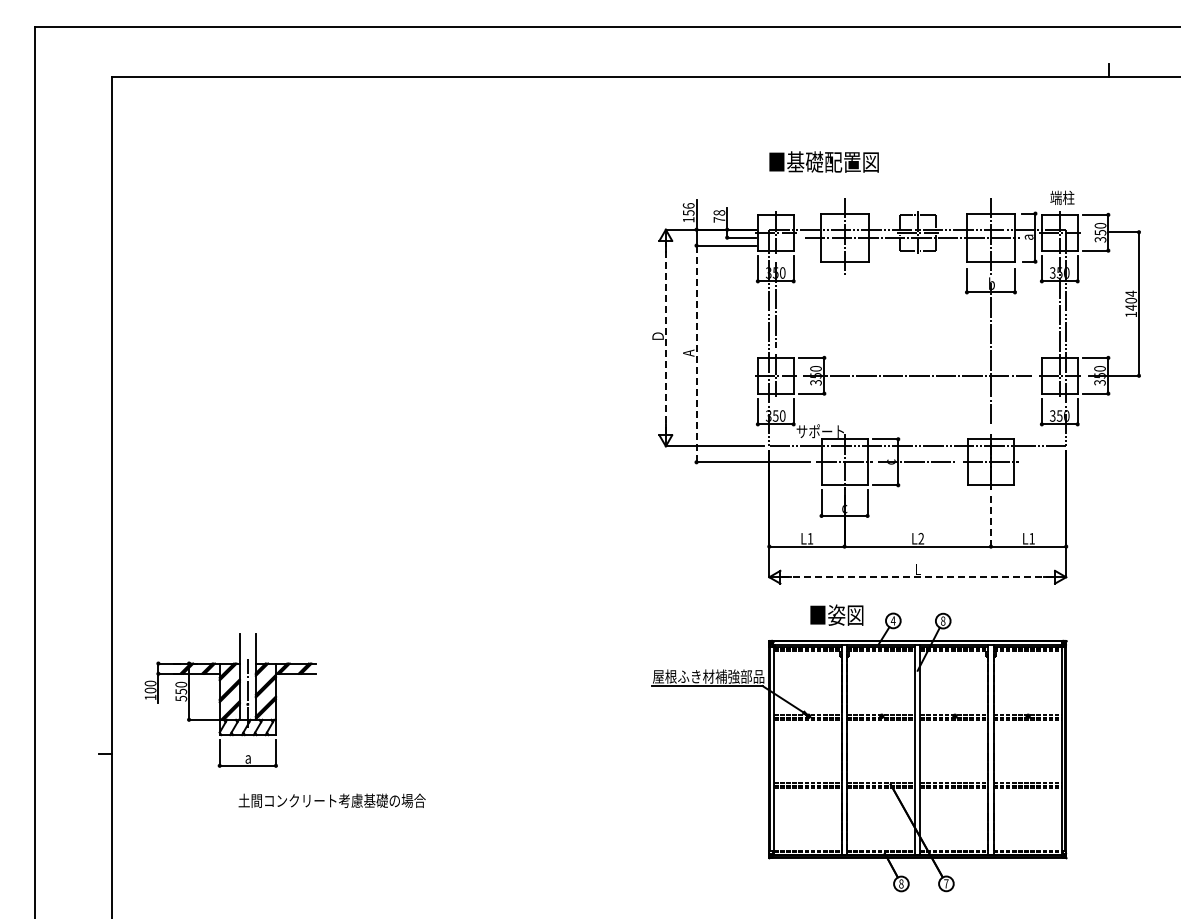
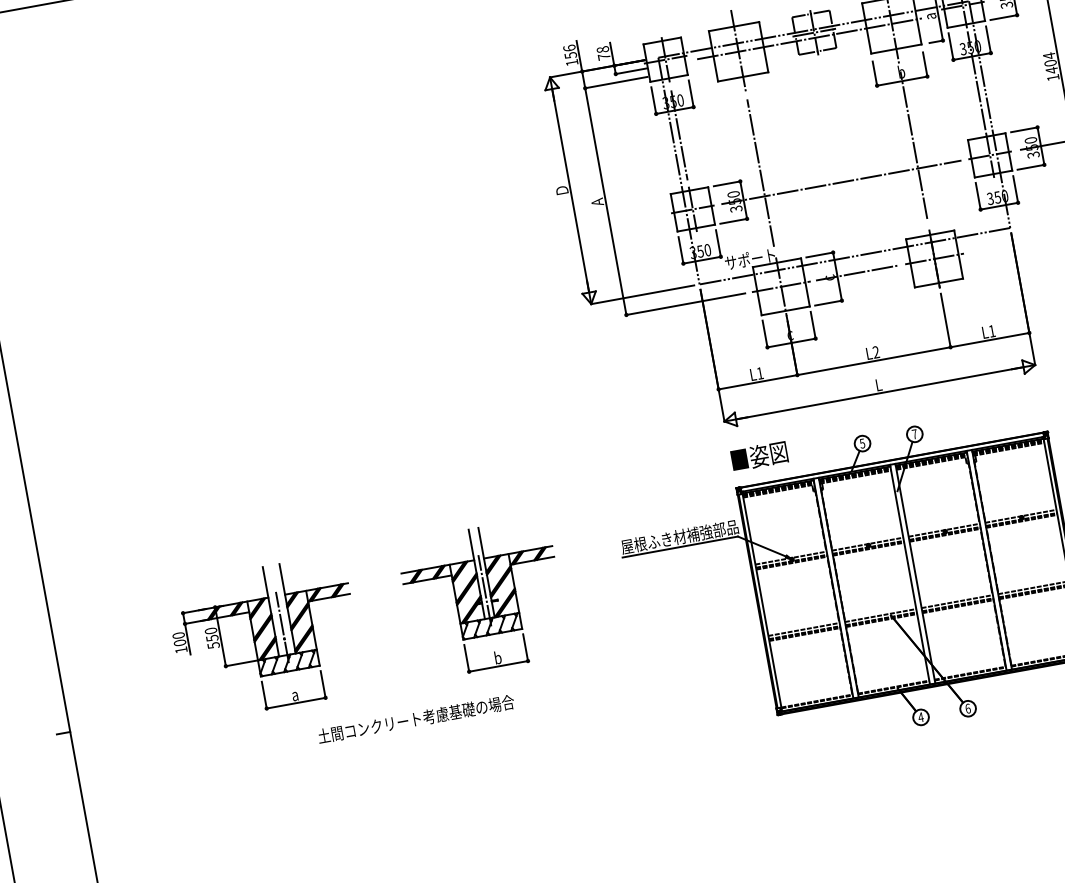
line: (665, 338) -> (570, 191), dashed -> solid
line: (844, 353) -> (760, 173), added
line: (696, 354) -> (605, 202), dashed -> solid
line: (990, 521) -> (945, 321), dashed -> solid
line: (917, 577) -> (879, 393), dashed -> solid
text: (836, 614) -> (758, 455), moved
text: (892, 620) -> (861, 443), 4 -> 5
text: (943, 620) -> (914, 433), 8 -> 7
part: (230, 700) -> (265, 638), moved
part: (516, 700) -> (483, 598), added
text: (331, 800) -> (415, 719), moved
text: (900, 883) -> (919, 717), 8 -> 4
text: (946, 883) -> (968, 708), 7 -> 6

